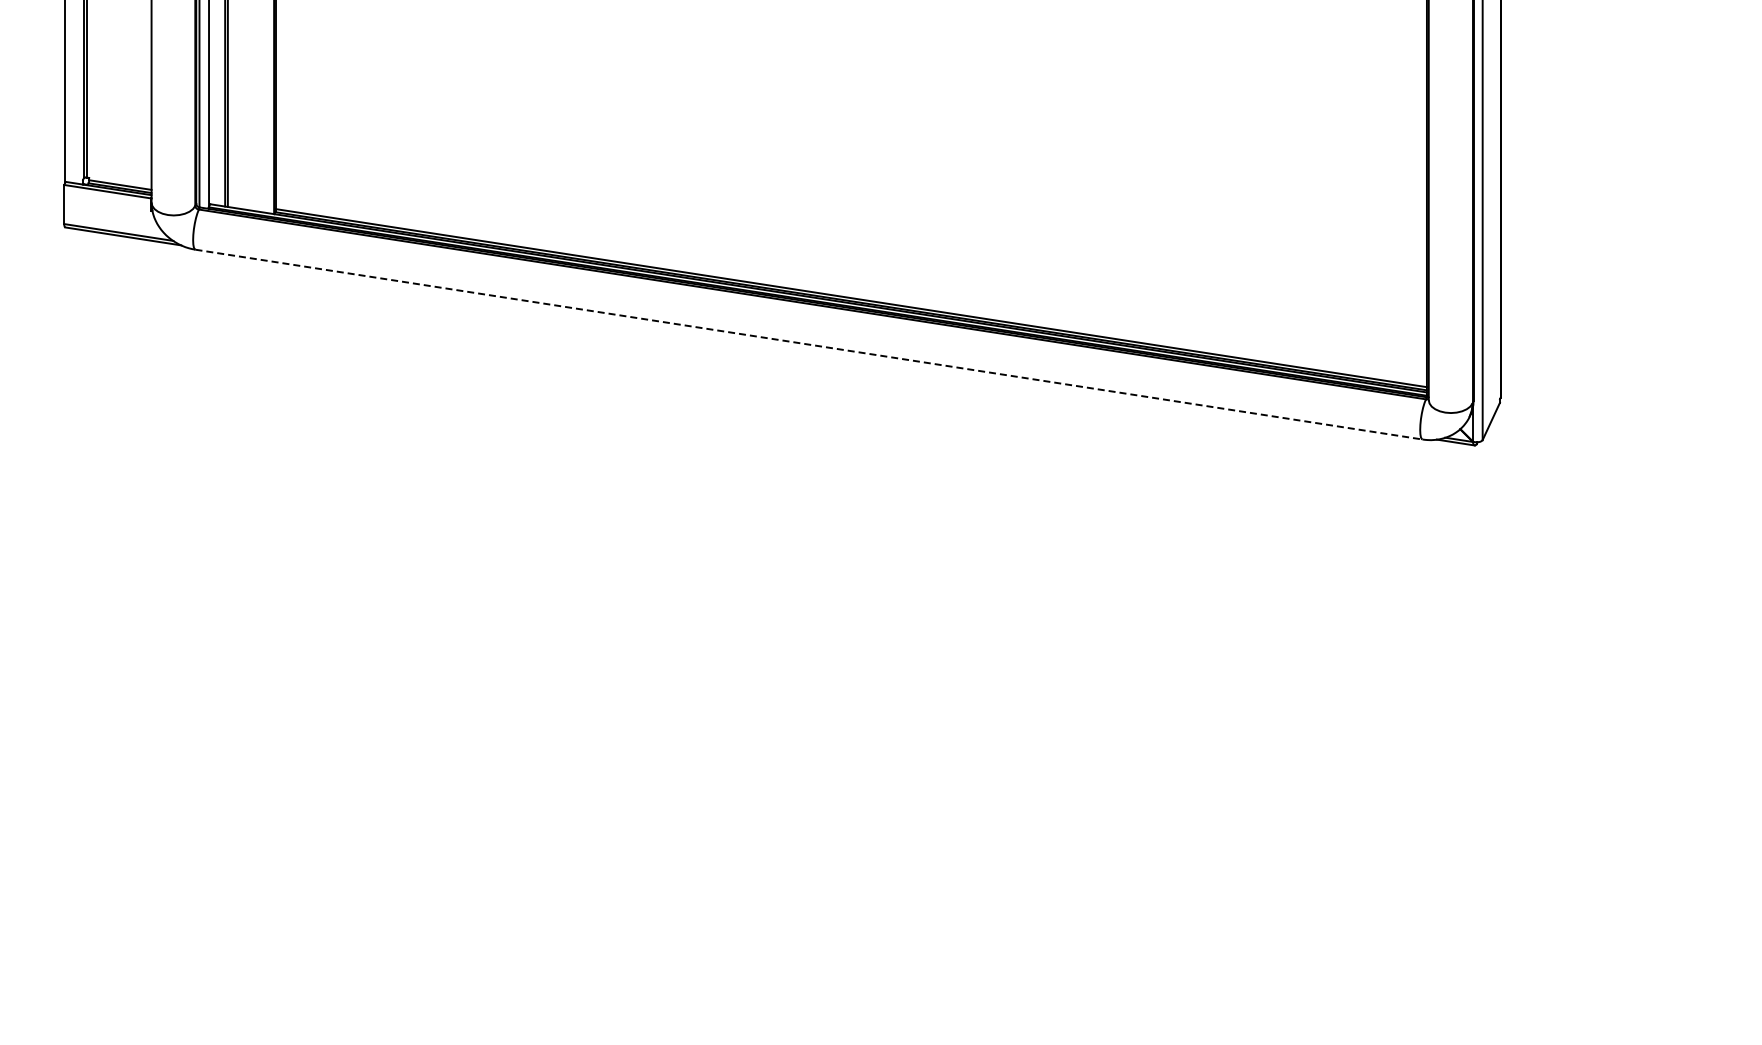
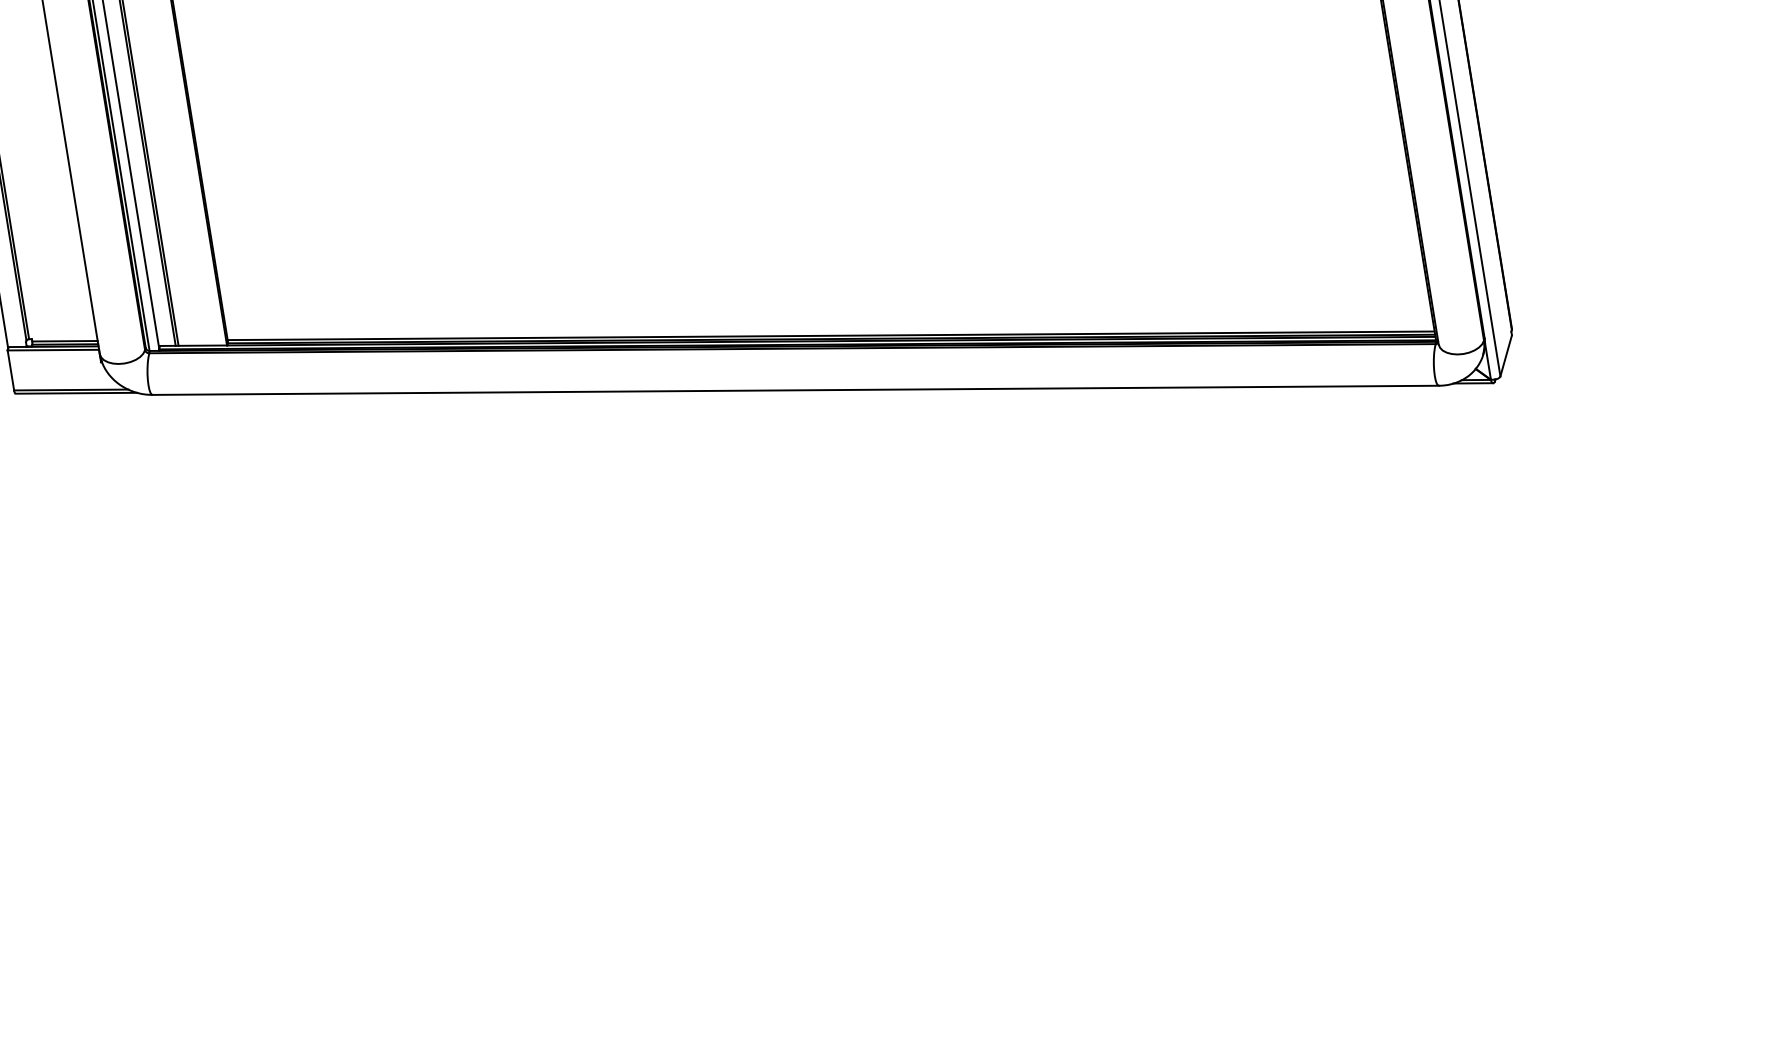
line: (809, 344) -> (796, 390), dashed -> solid

